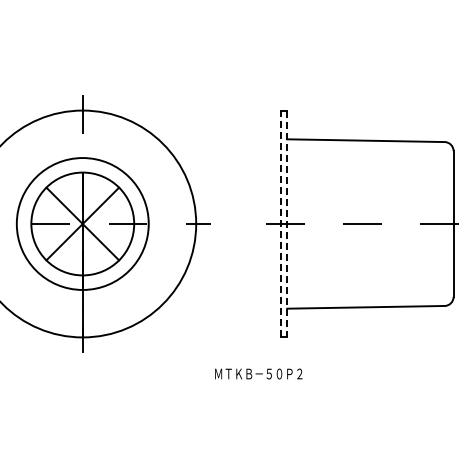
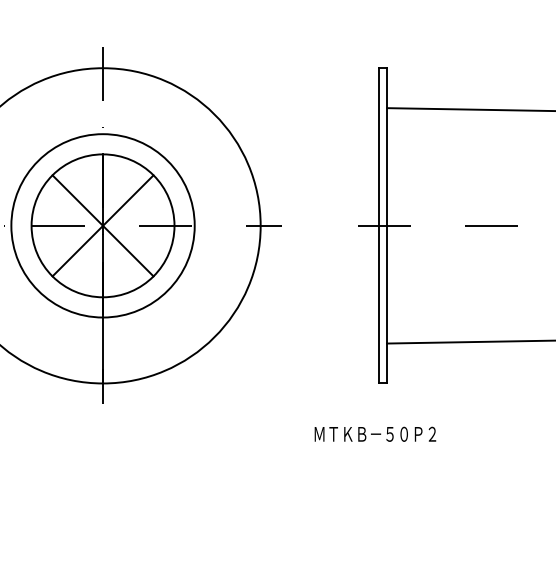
line: (281, 223) -> (379, 225), dashed -> solid
line: (287, 224) -> (387, 226), dashed -> solid
text: (258, 373) -> (375, 433), moved

